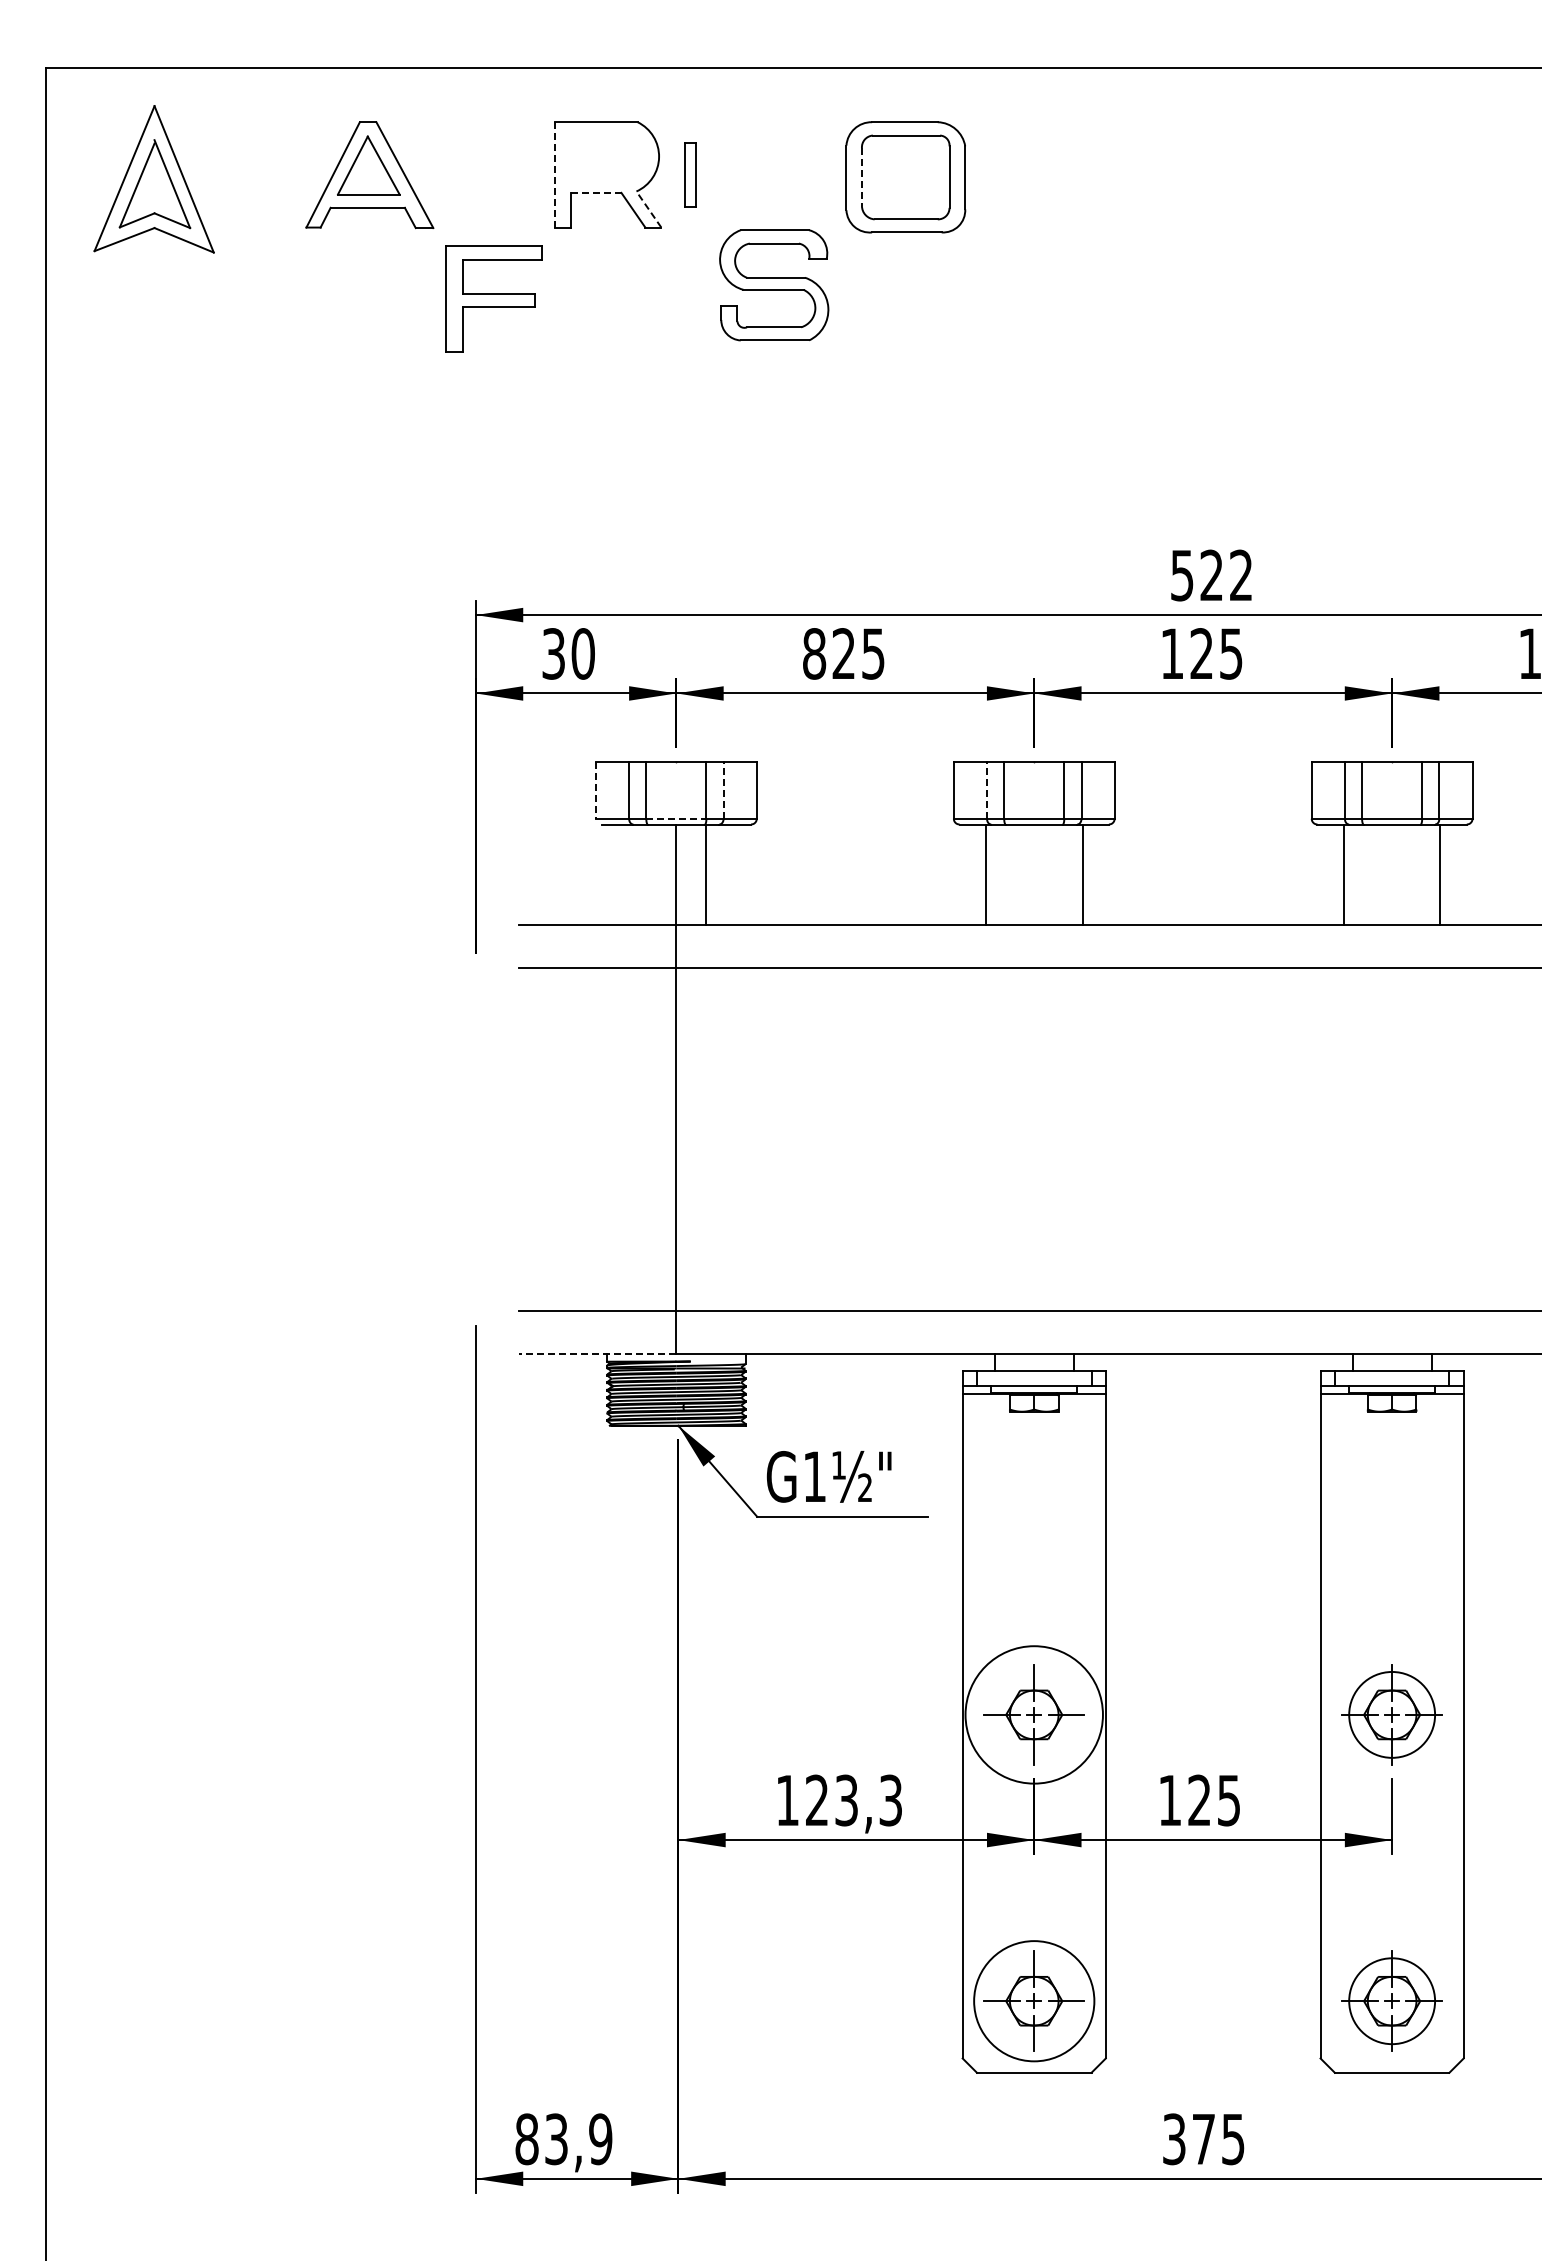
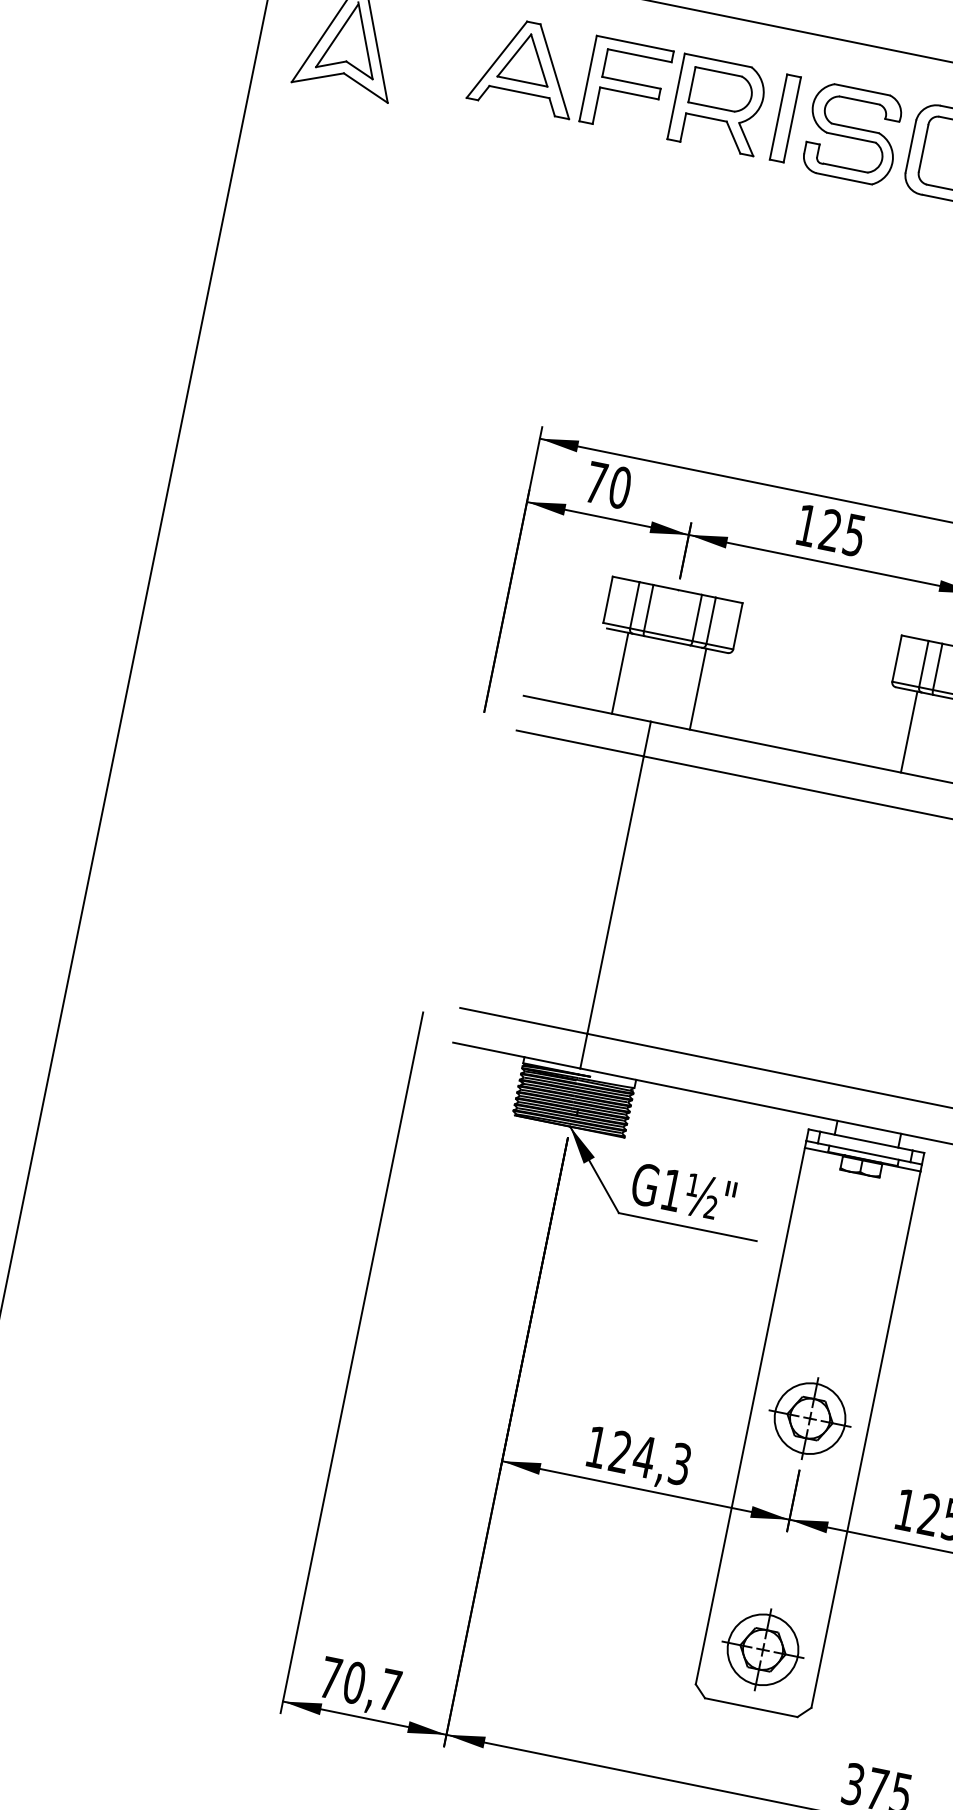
part: (607, 156) -> (721, 90), added
part: (690, 174) -> (785, 118), size x1.67
line: (555, 175) -> (676, 96), dashed -> solid
line: (861, 177) -> (923, 148), dashed -> solid
line: (596, 192) -> (706, 117), dashed -> solid
line: (648, 209) -> (745, 139), dashed -> solid
part: (774, 285) -> (852, 134), moved
part: (493, 298) -> (626, 85), moved
text: (553, 653) -> (596, 482), 30 -> 70
text: (814, 653) -> (806, 525), 825 -> 125
line: (595, 790) -> (607, 600), dashed -> solid
line: (723, 790) -> (710, 621), dashed -> solid
line: (987, 790) -> (924, 664), dashed -> solid
line: (676, 818) -> (668, 635), dashed -> solid
line: (675, 874) -> (697, 689), moved
line: (706, 874) -> (620, 673), moved
line: (597, 1354) -> (516, 1055), dashed -> solid
circle: (1034, 1714) -> (810, 1418), size x0.62
text: (846, 1800) -> (644, 1456), 123,3 -> 124,3
circle: (1034, 2001) -> (763, 1650), size x0.71
text: (563, 2139) -> (360, 1684), 83,9 -> 70,7

